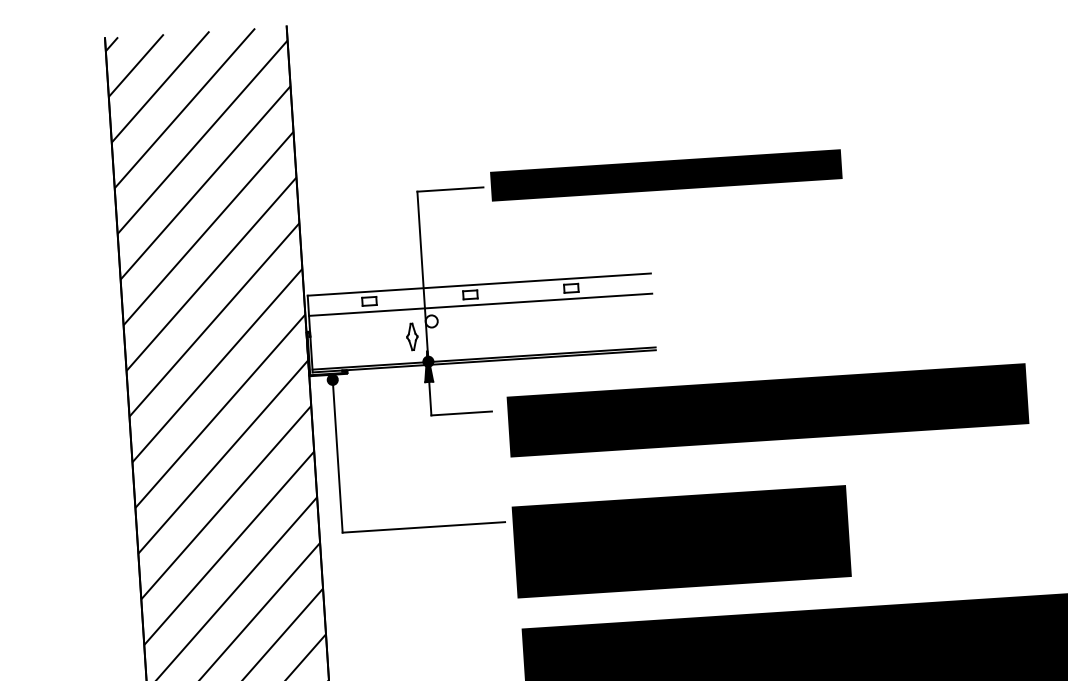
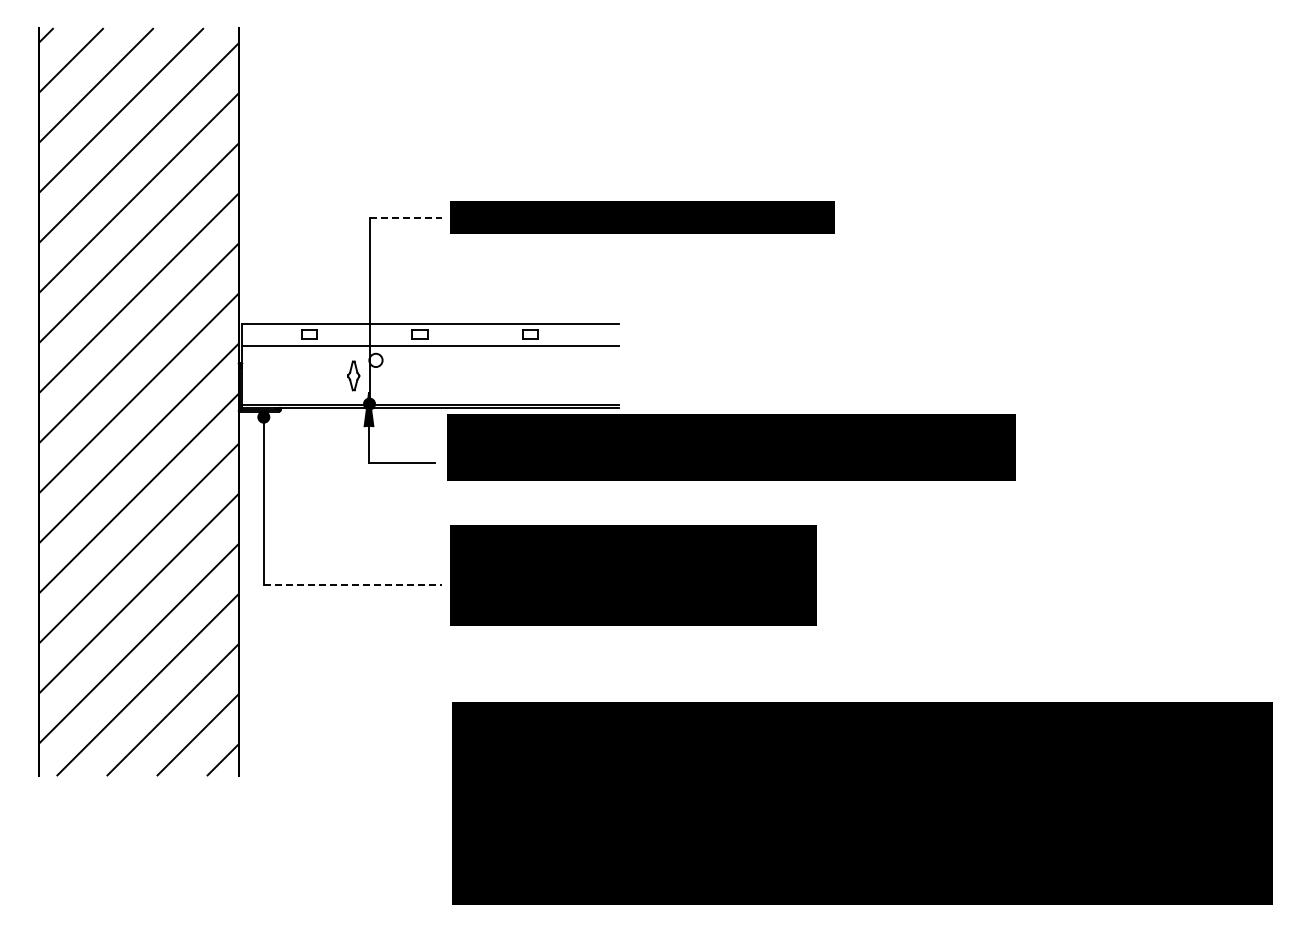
line: (451, 189) -> (406, 217), solid -> dashed
text: (767, 410) -> (731, 447), moved
line: (424, 527) -> (353, 584), solid -> dashed
text: (681, 541) -> (633, 575), moved

